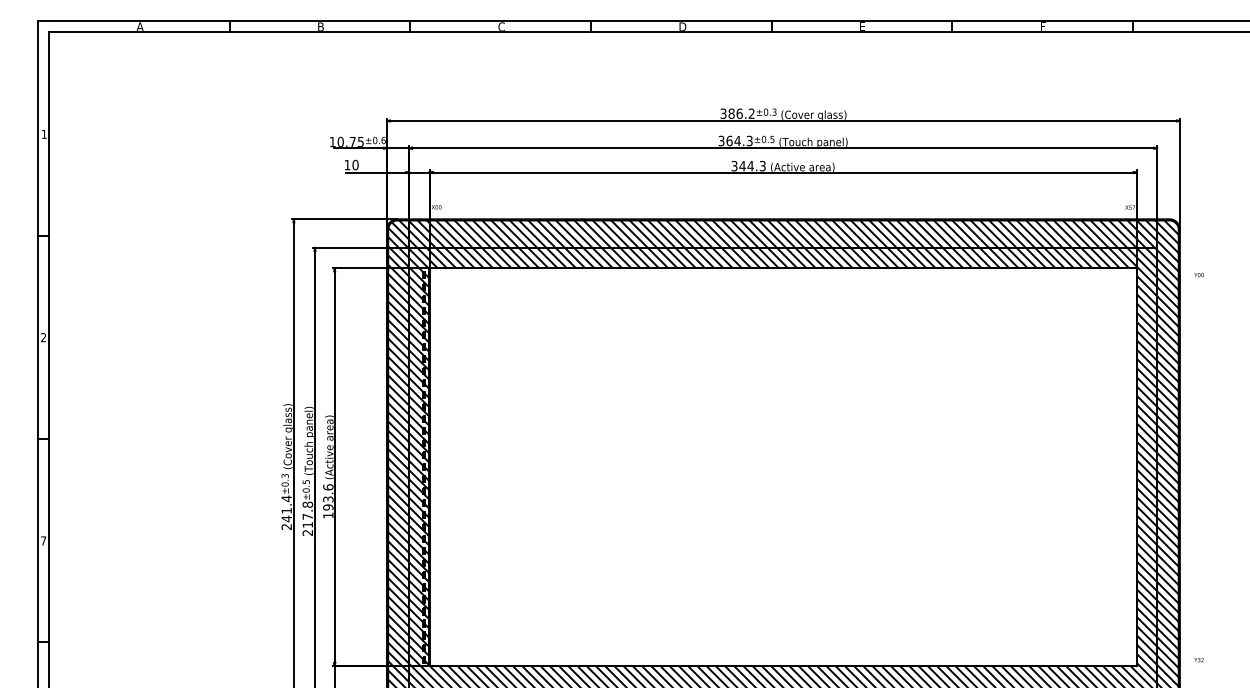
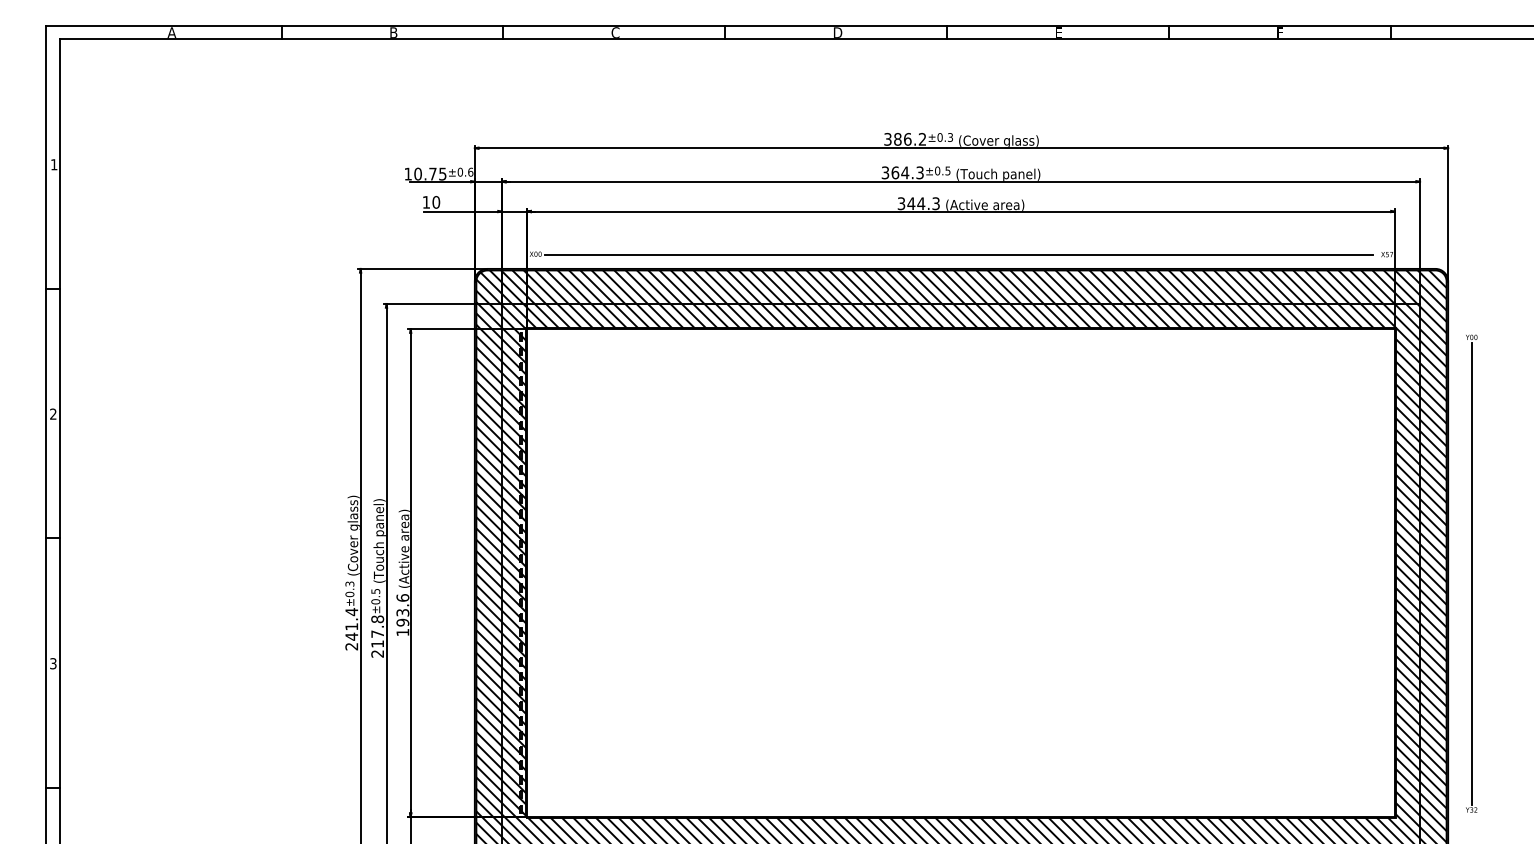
line: (781, 207) -> (958, 254), added
line: (1199, 467) -> (1472, 573), added
text: (43, 540) -> (53, 663), 7 -> 3

